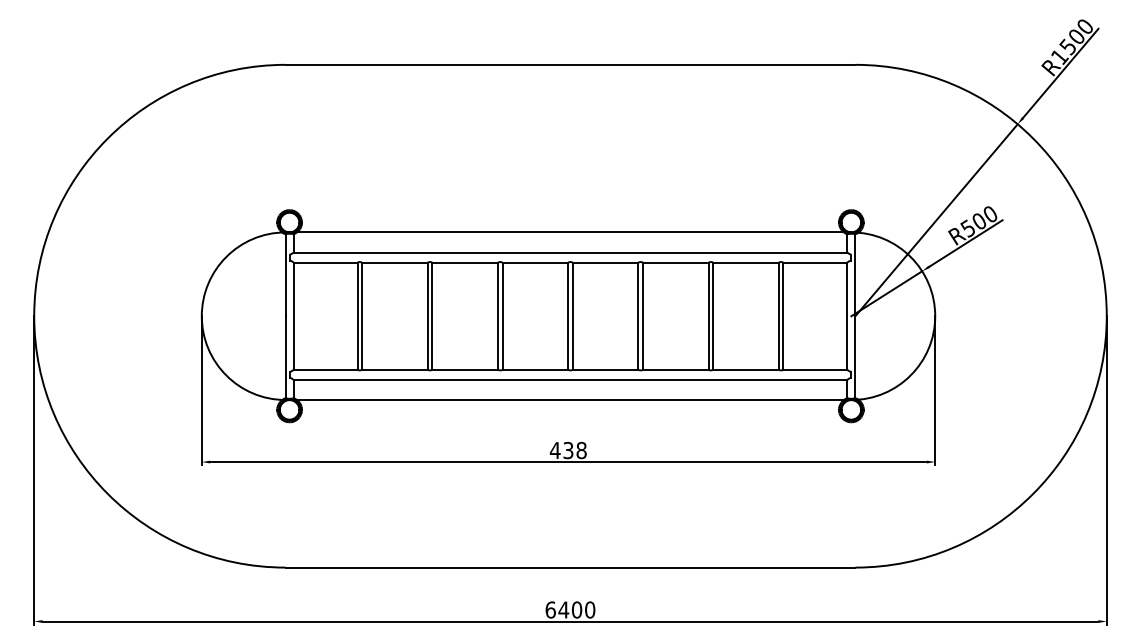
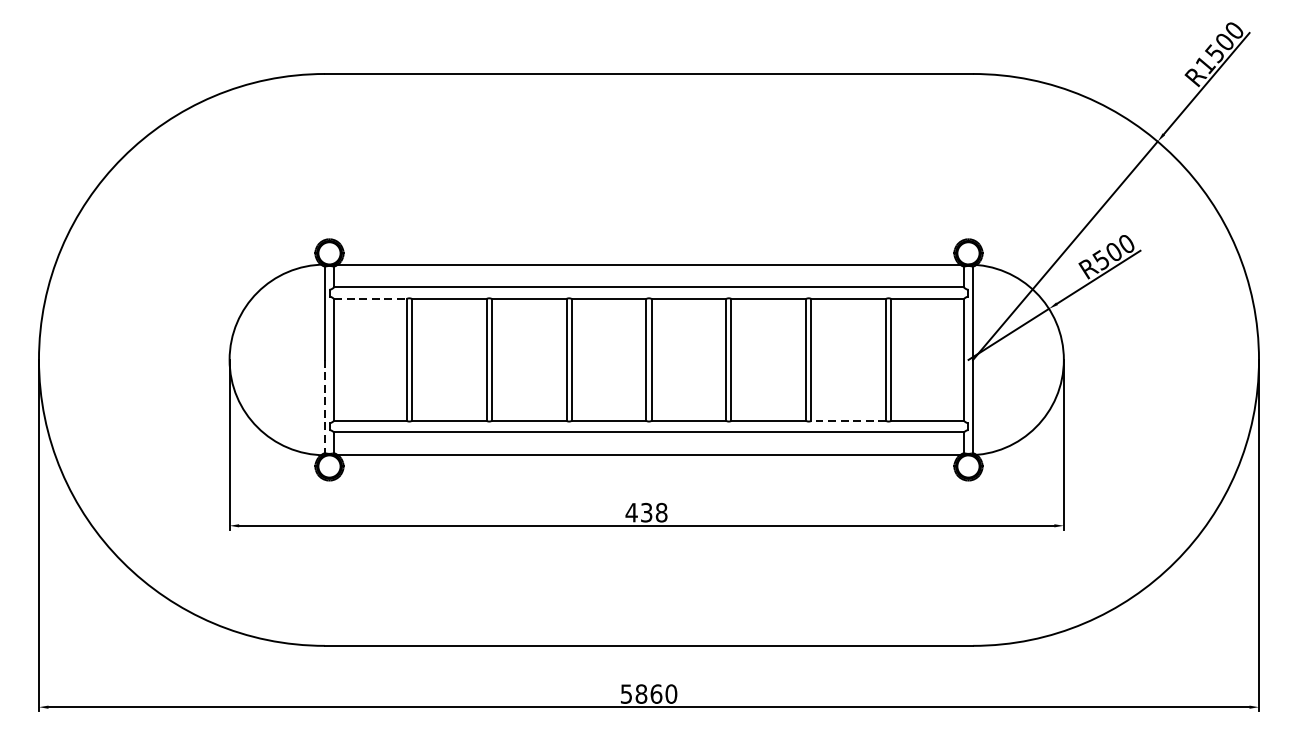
line: (325, 262) -> (370, 298), solid -> dashed
line: (285, 357) -> (324, 406), solid -> dashed
line: (746, 369) -> (849, 420), solid -> dashed
text: (563, 609) -> (641, 693), 6400 -> 5860

